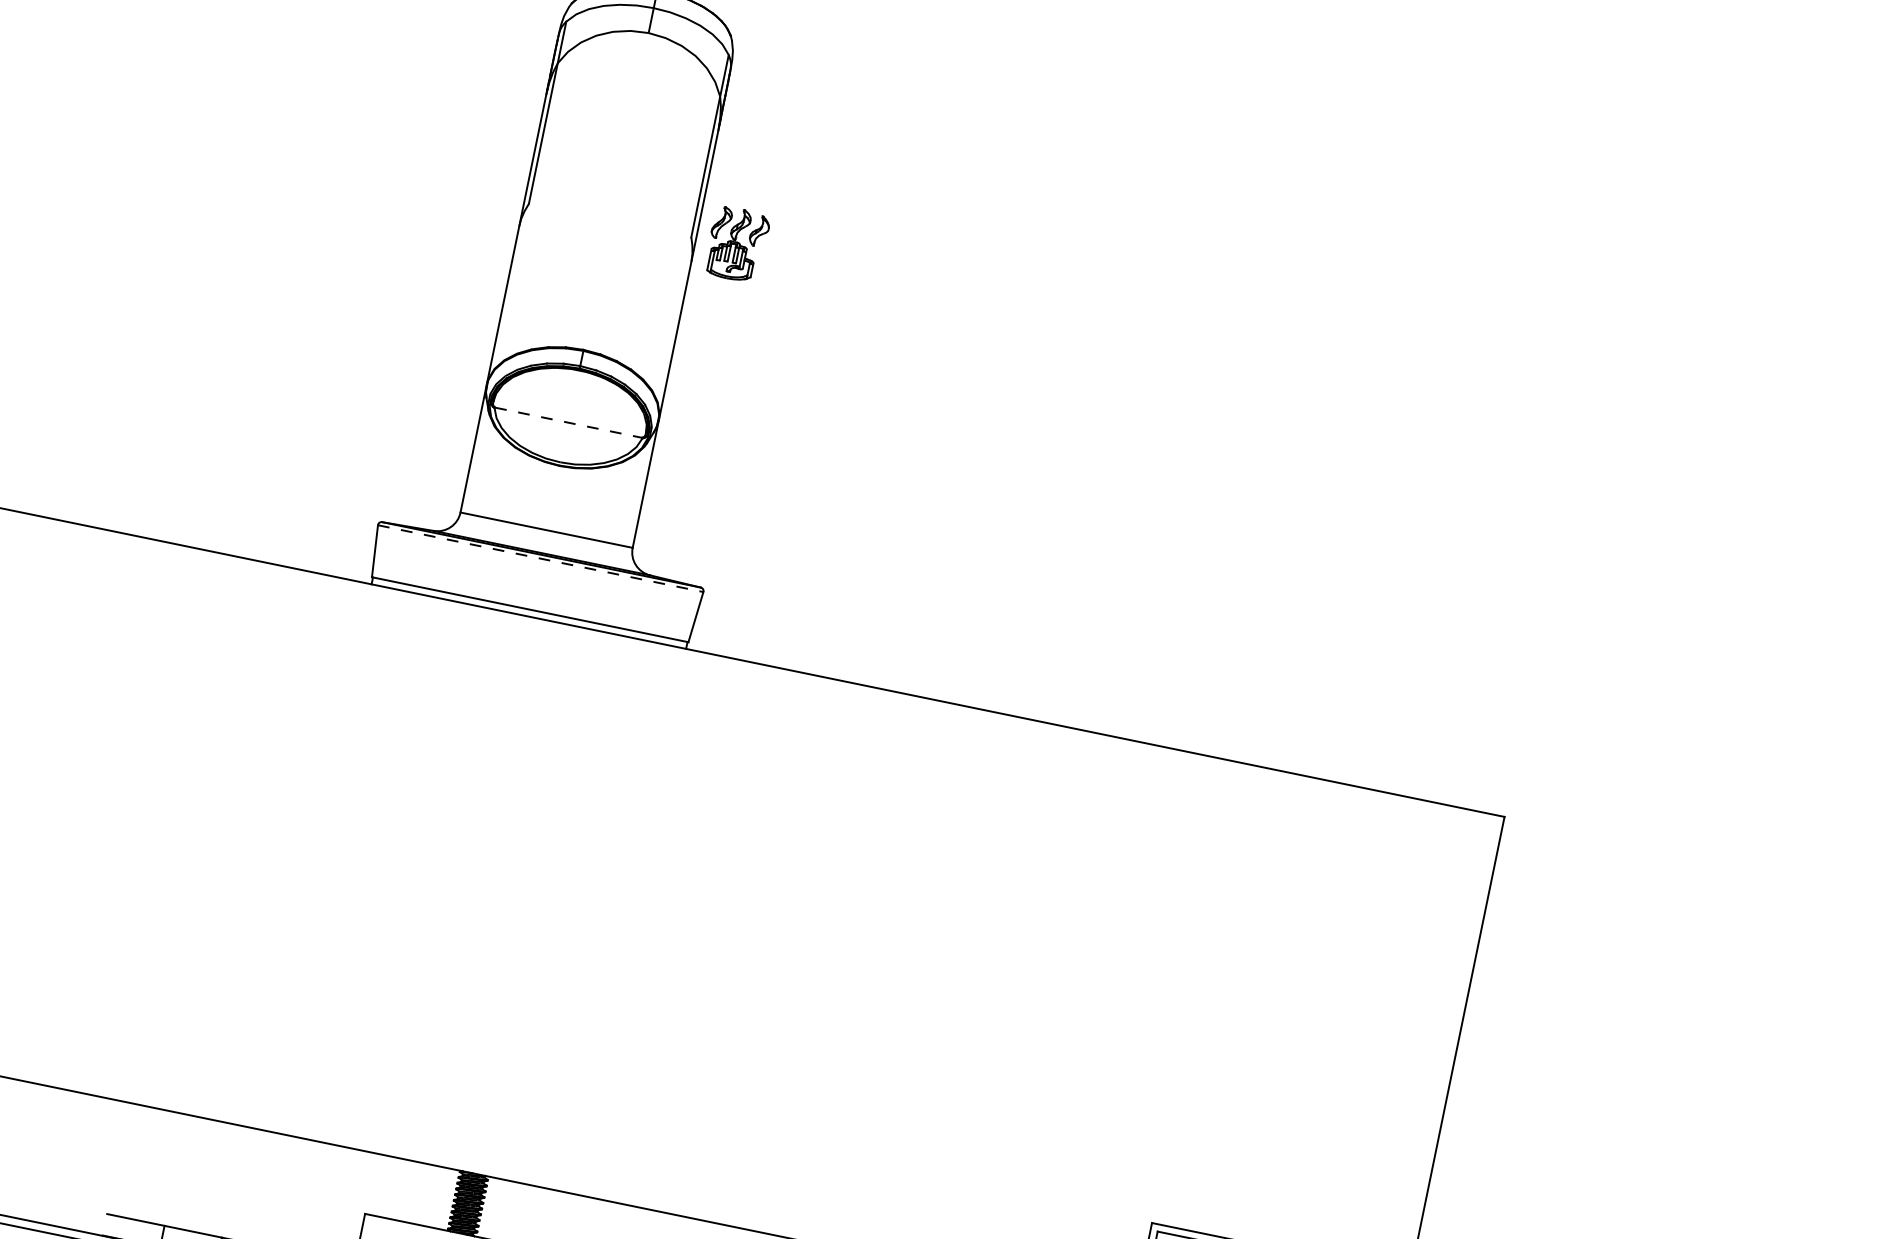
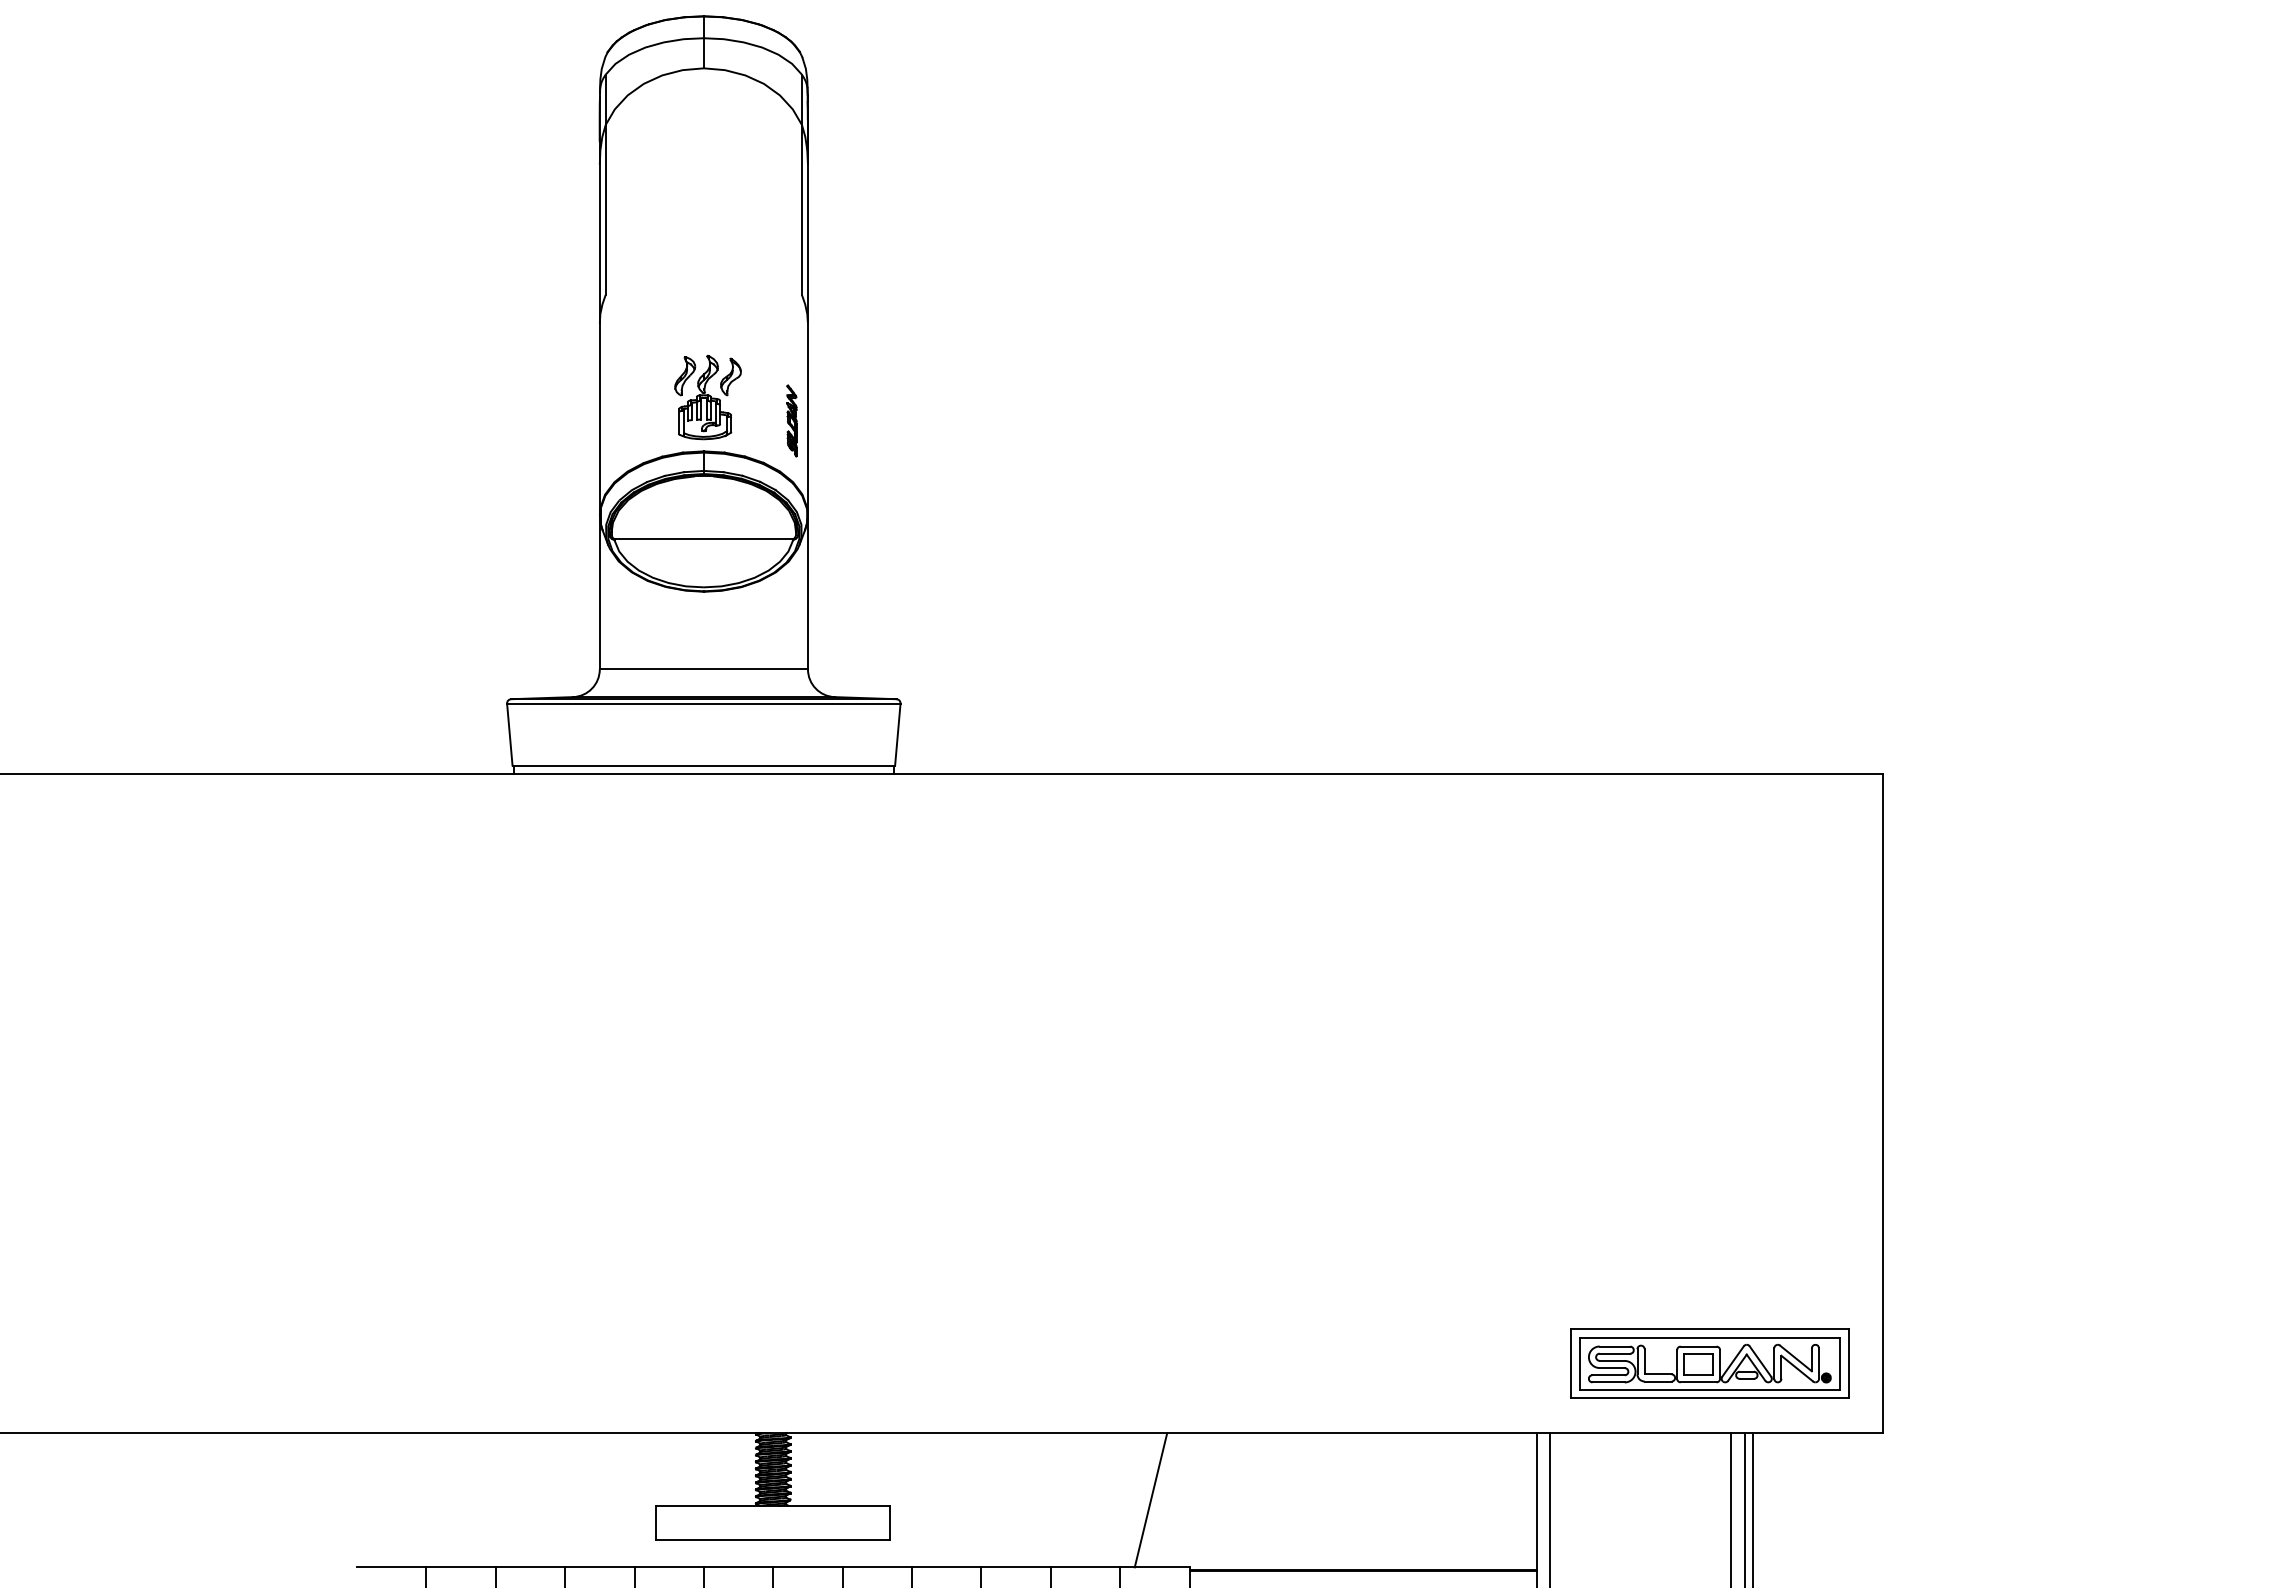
part: (736, 244) -> (707, 397), moved
part: (661, 339) -> (791, 420), added
line: (568, 422) -> (703, 539), dashed -> solid
line: (540, 558) -> (703, 703), dashed -> solid

